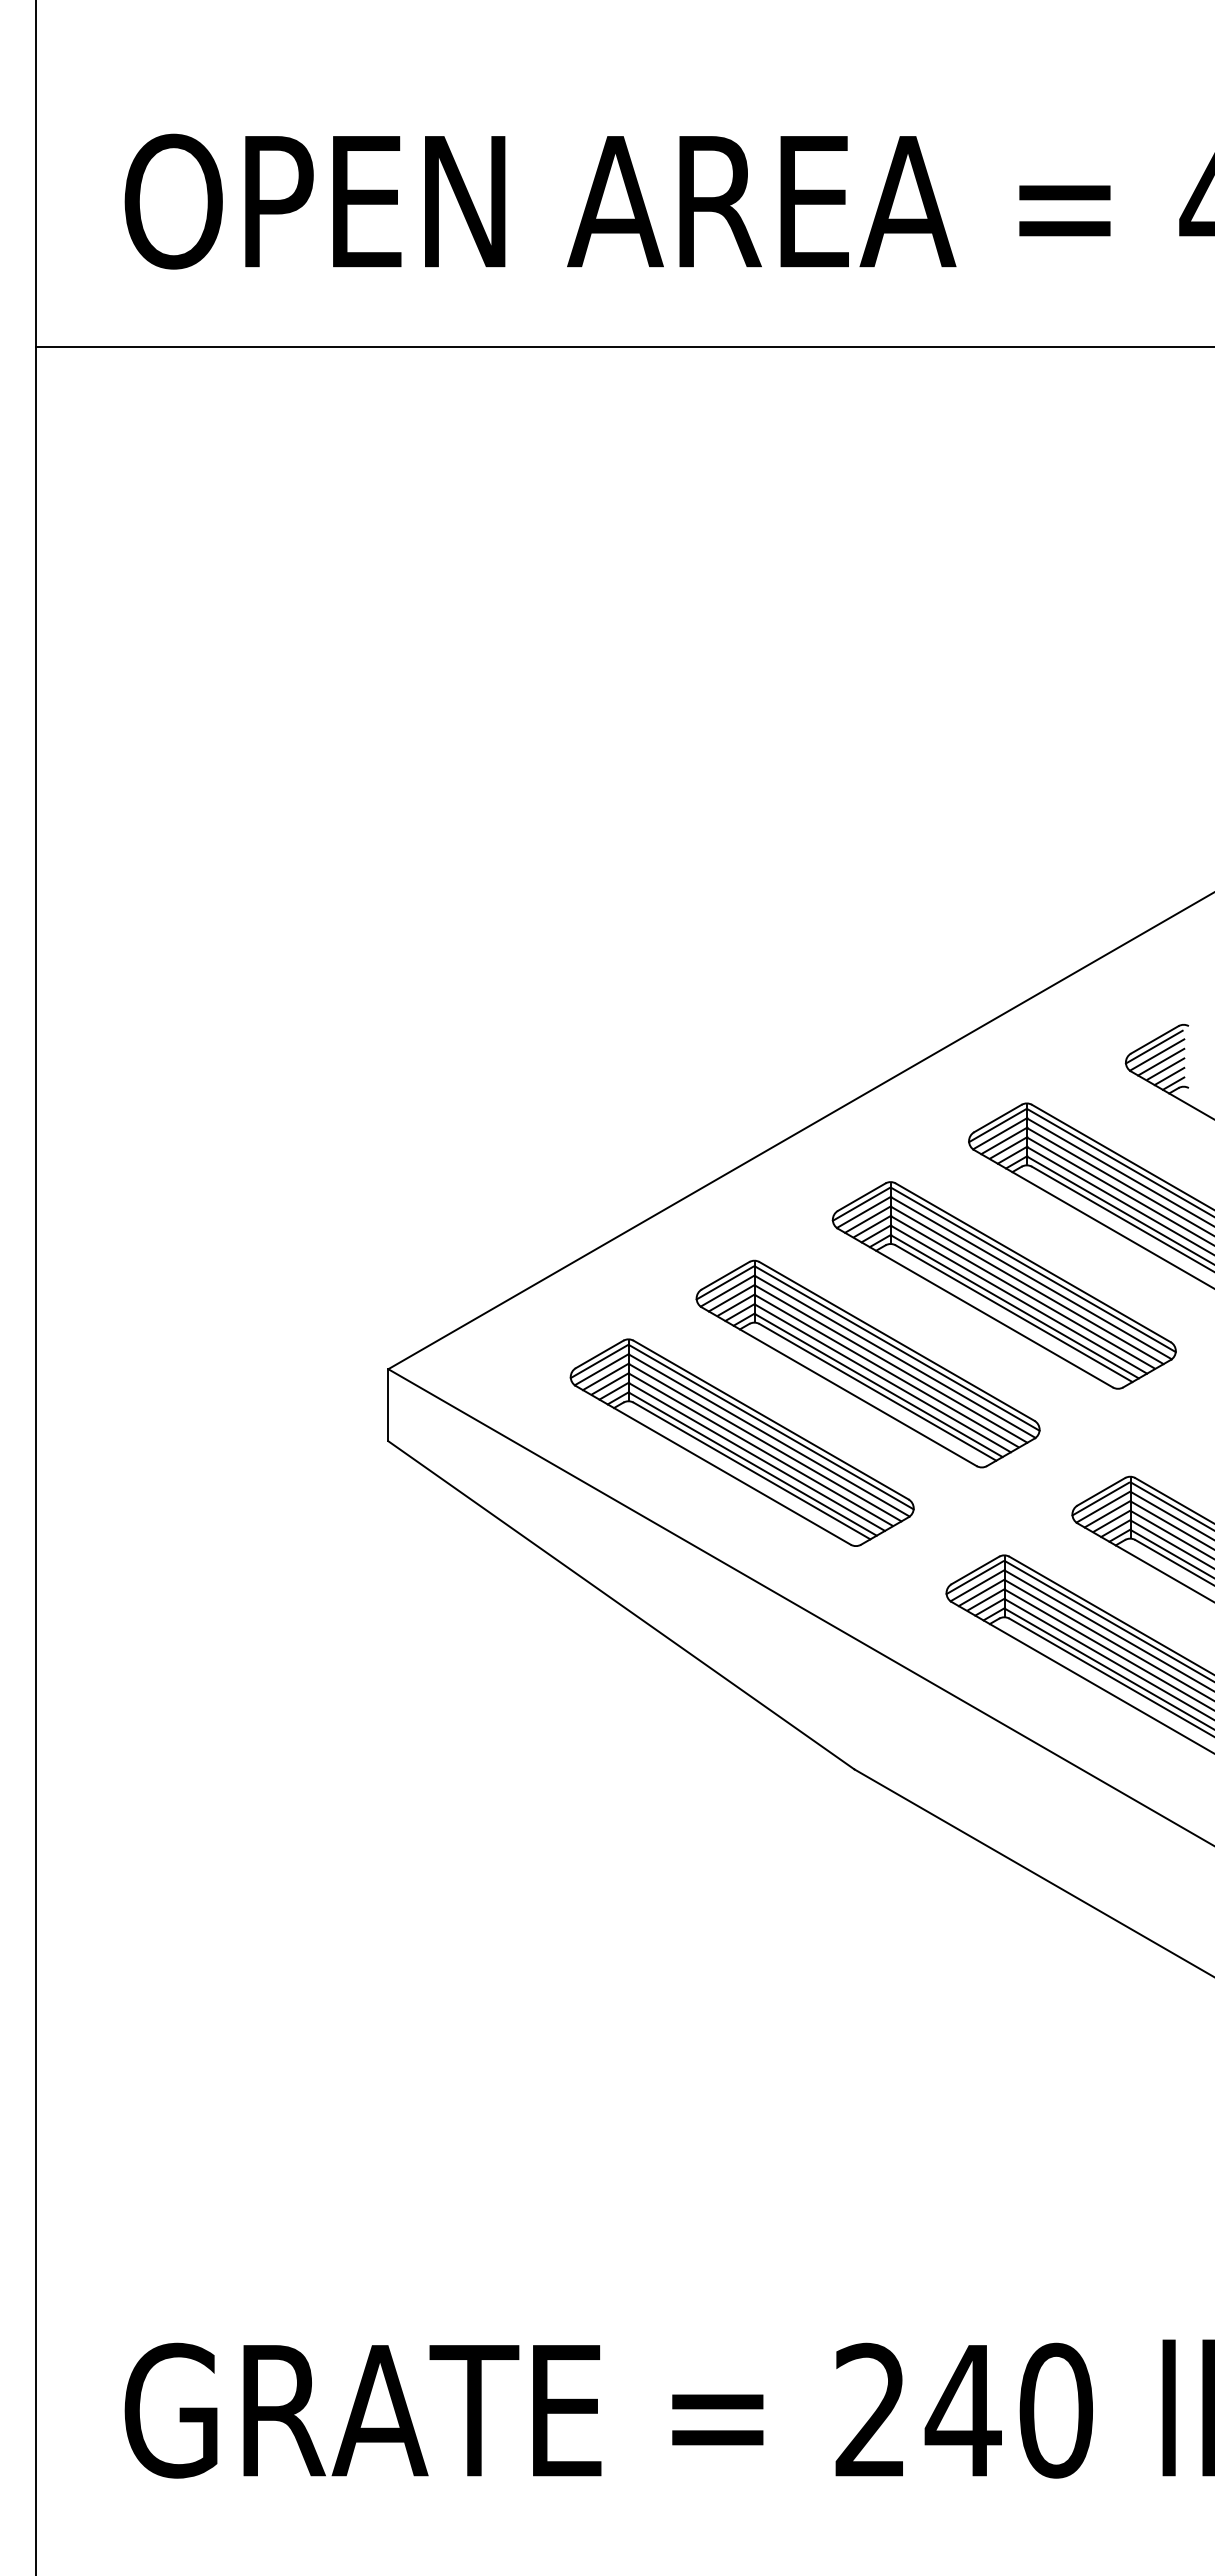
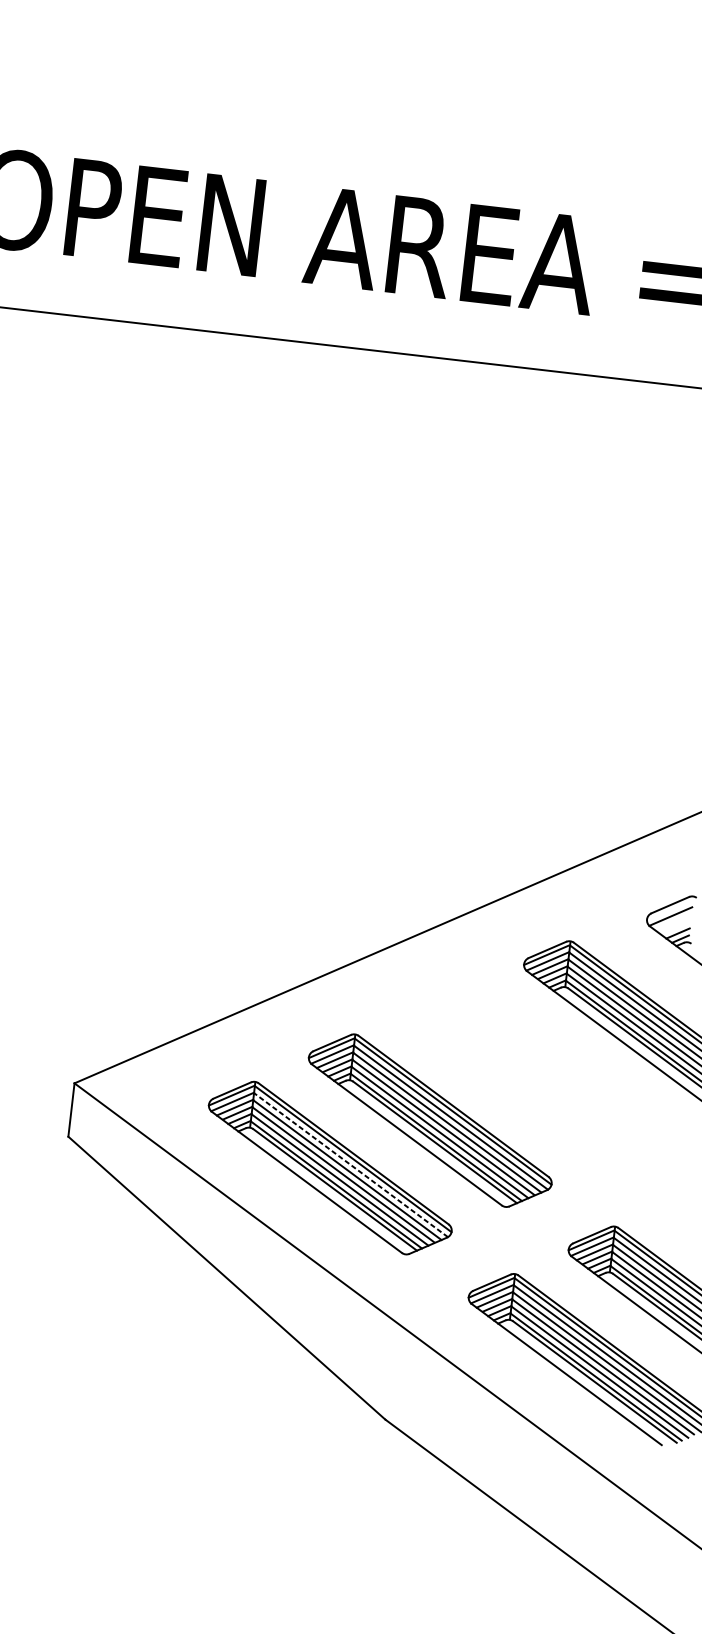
line: (1153, 1046) -> (668, 909), removed
line: (1161, 1061) -> (673, 921), removed
line: (1165, 1068) -> (675, 927), removed
part: (1003, 1285) -> (537, 1074), removed
line: (768, 1435) -> (350, 1165), solid -> dashed

